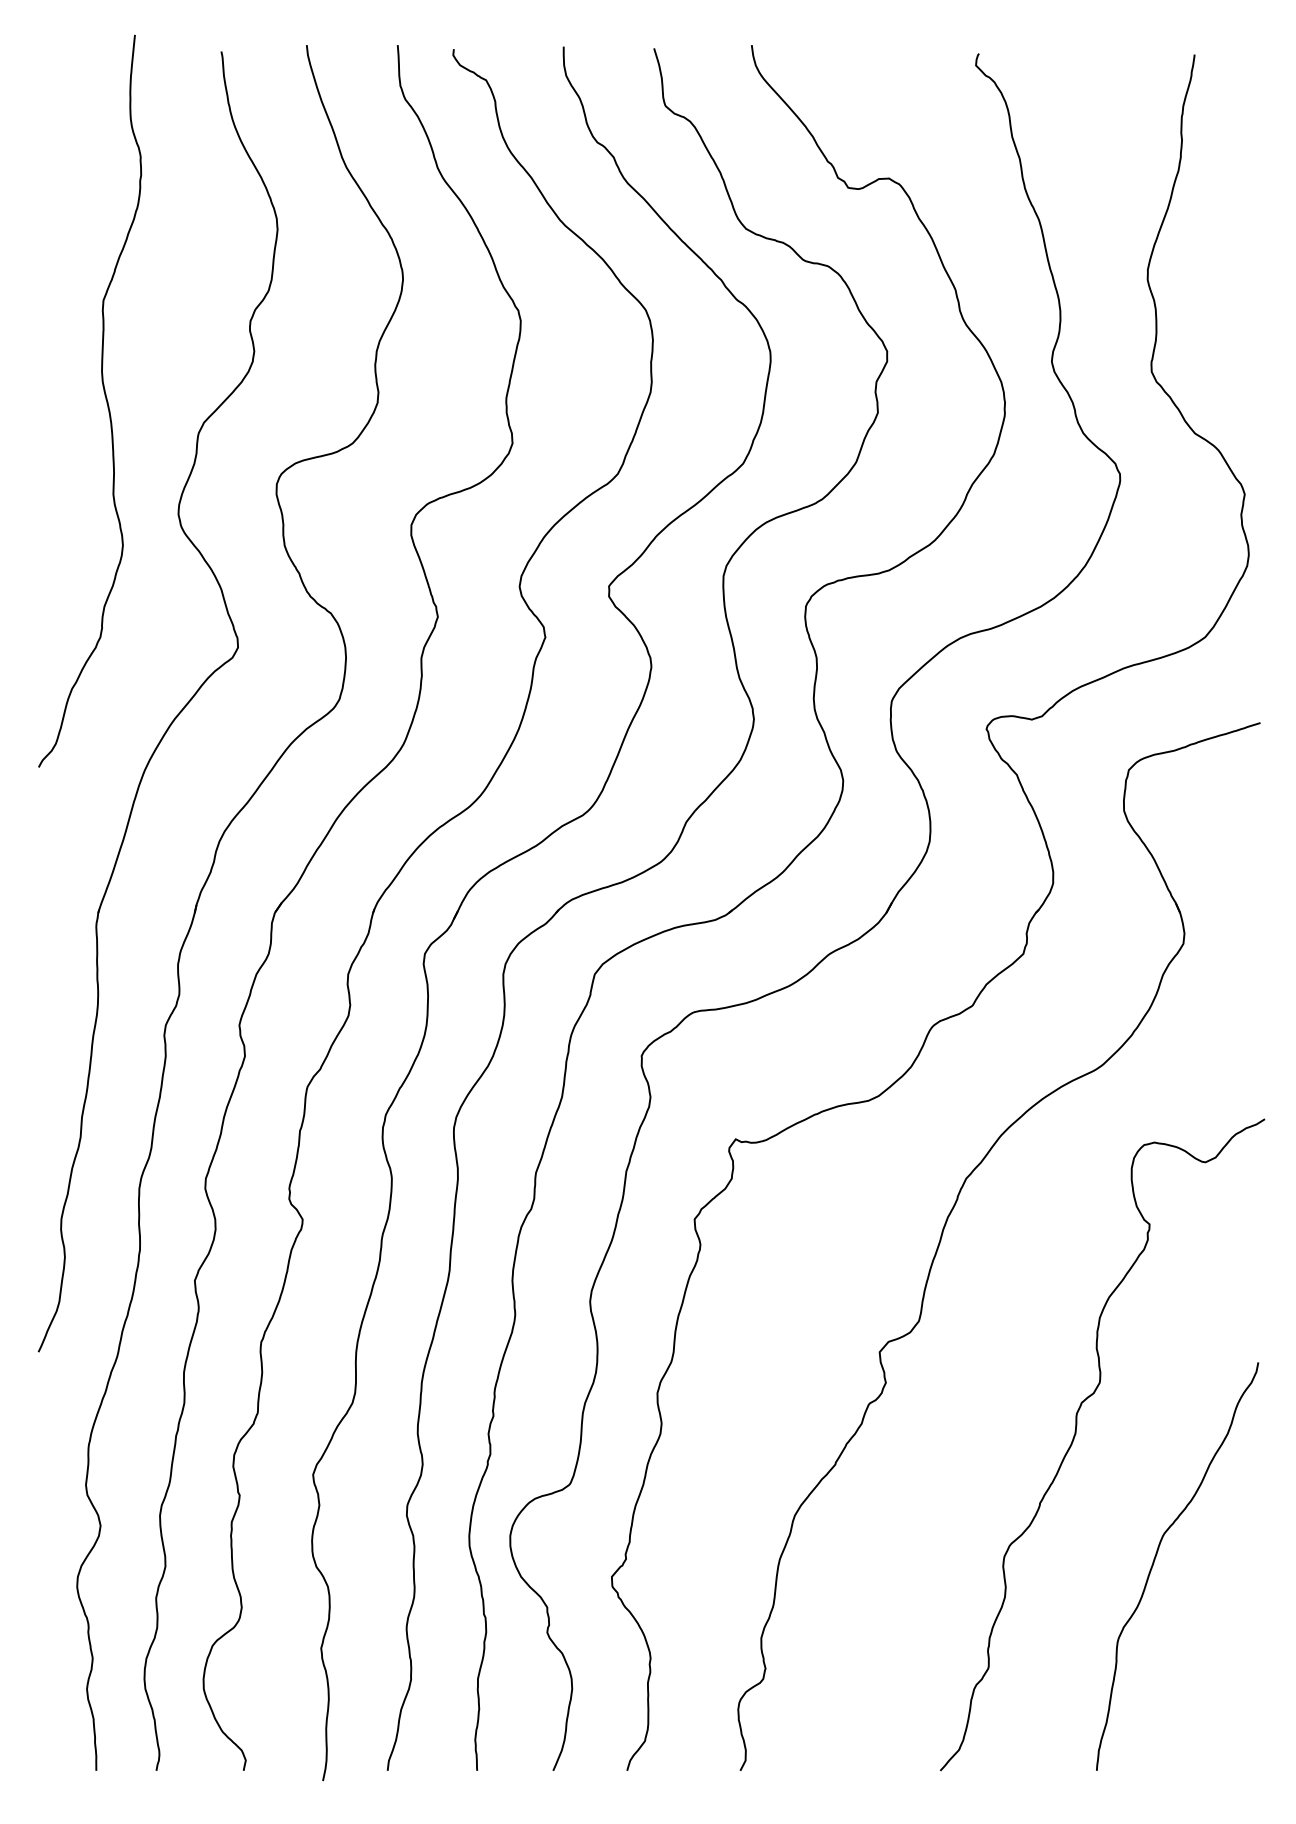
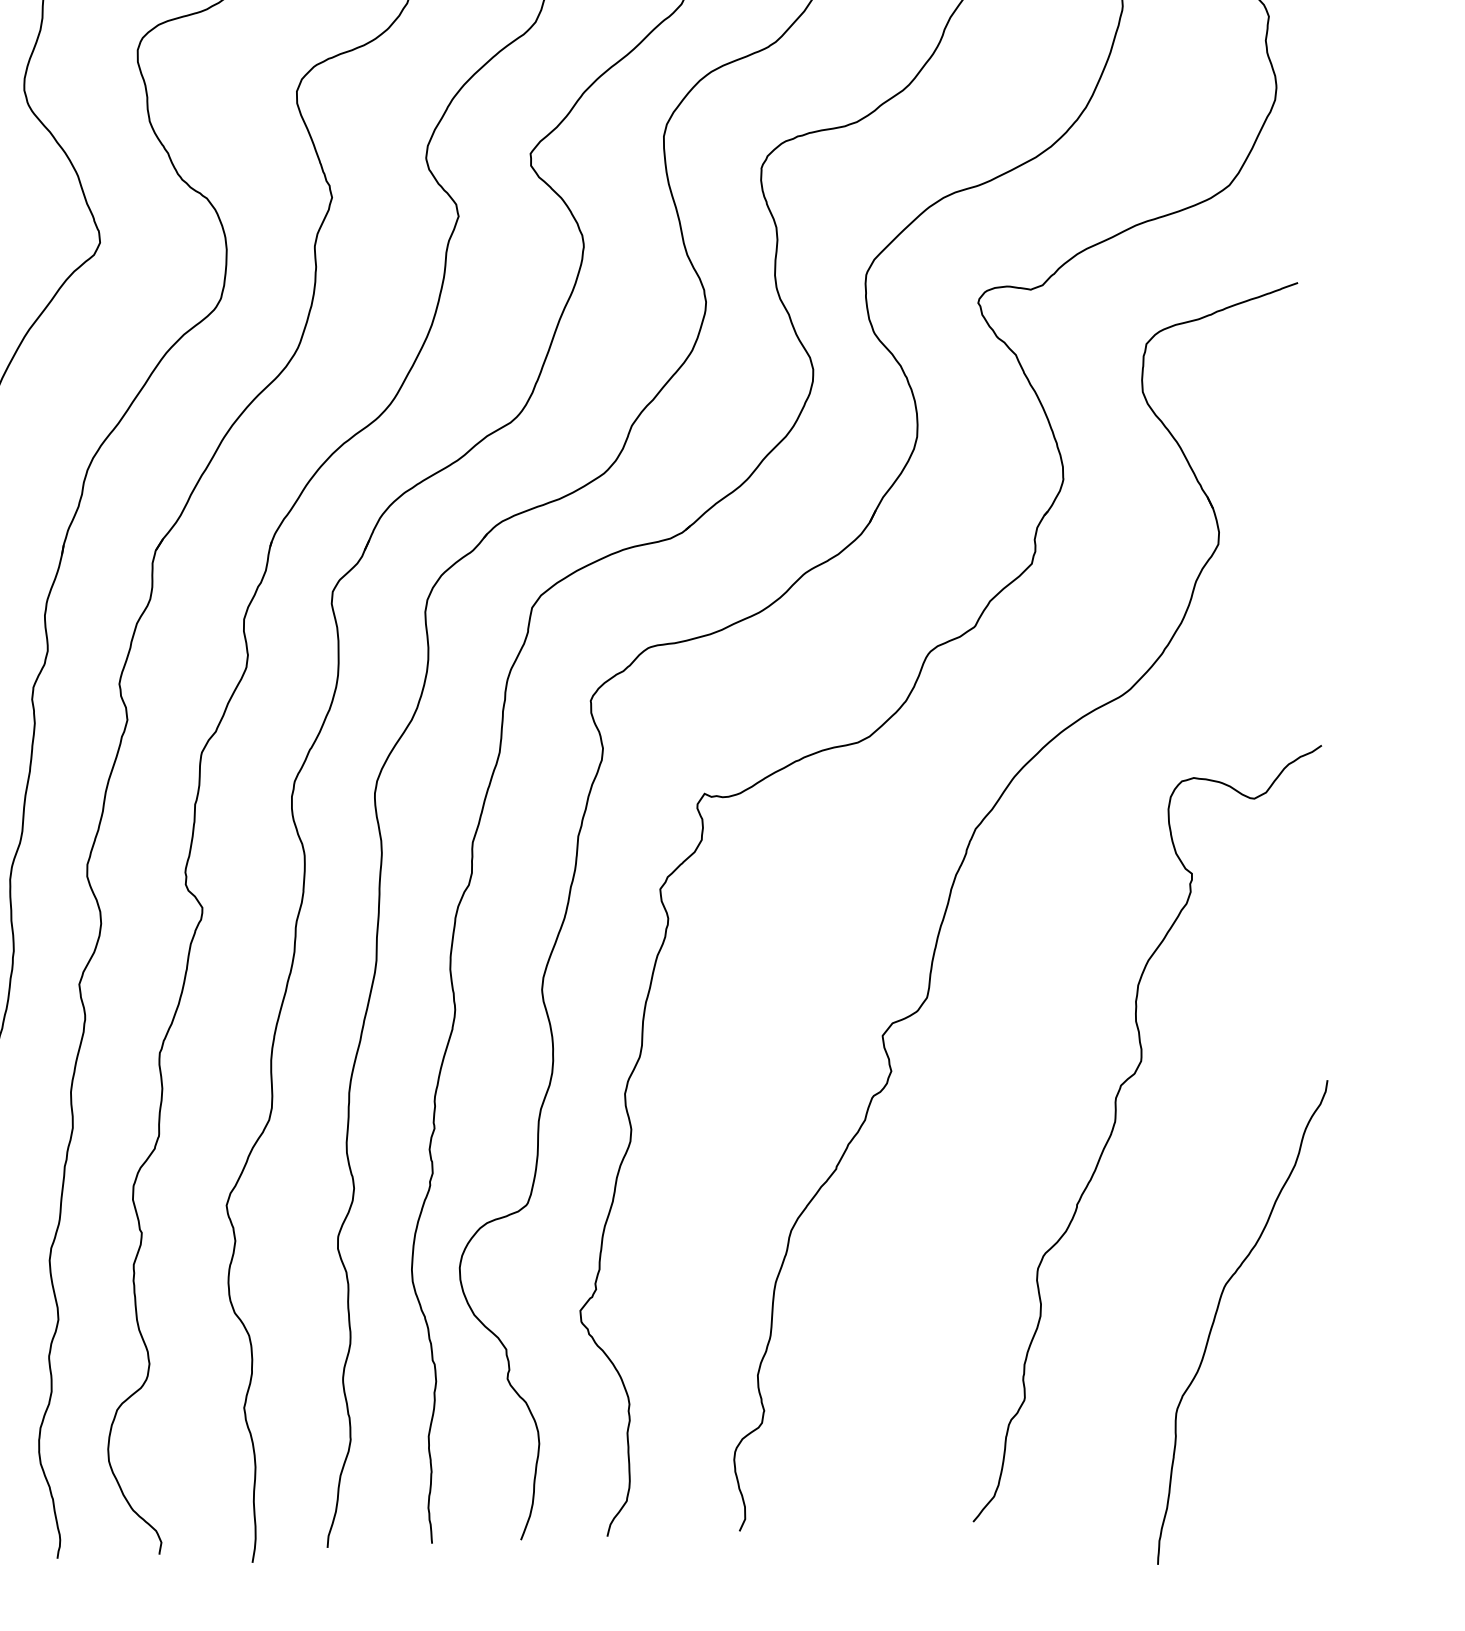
curve: (1155, 1560) -> (1216, 1316), moved

